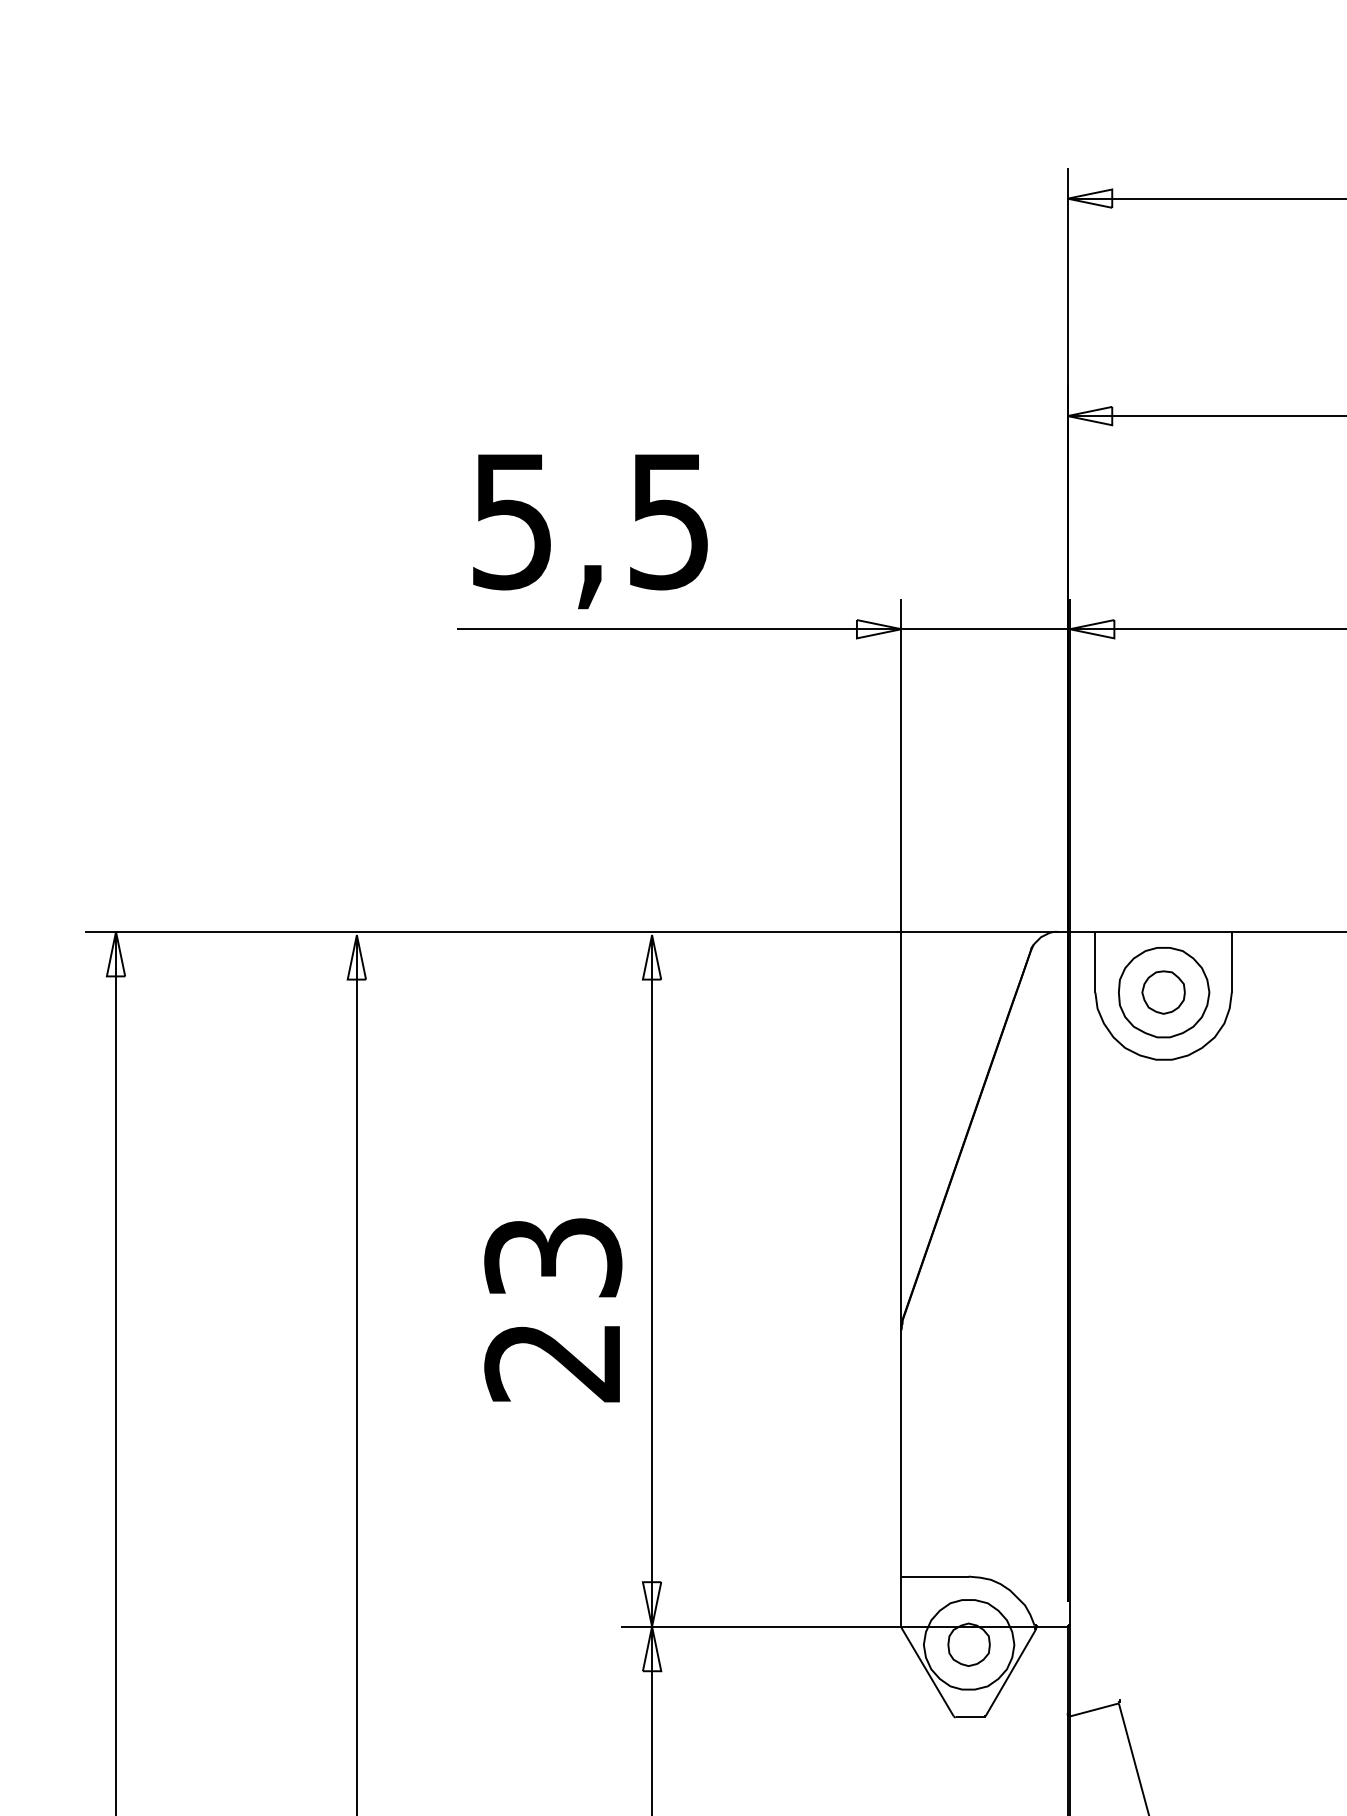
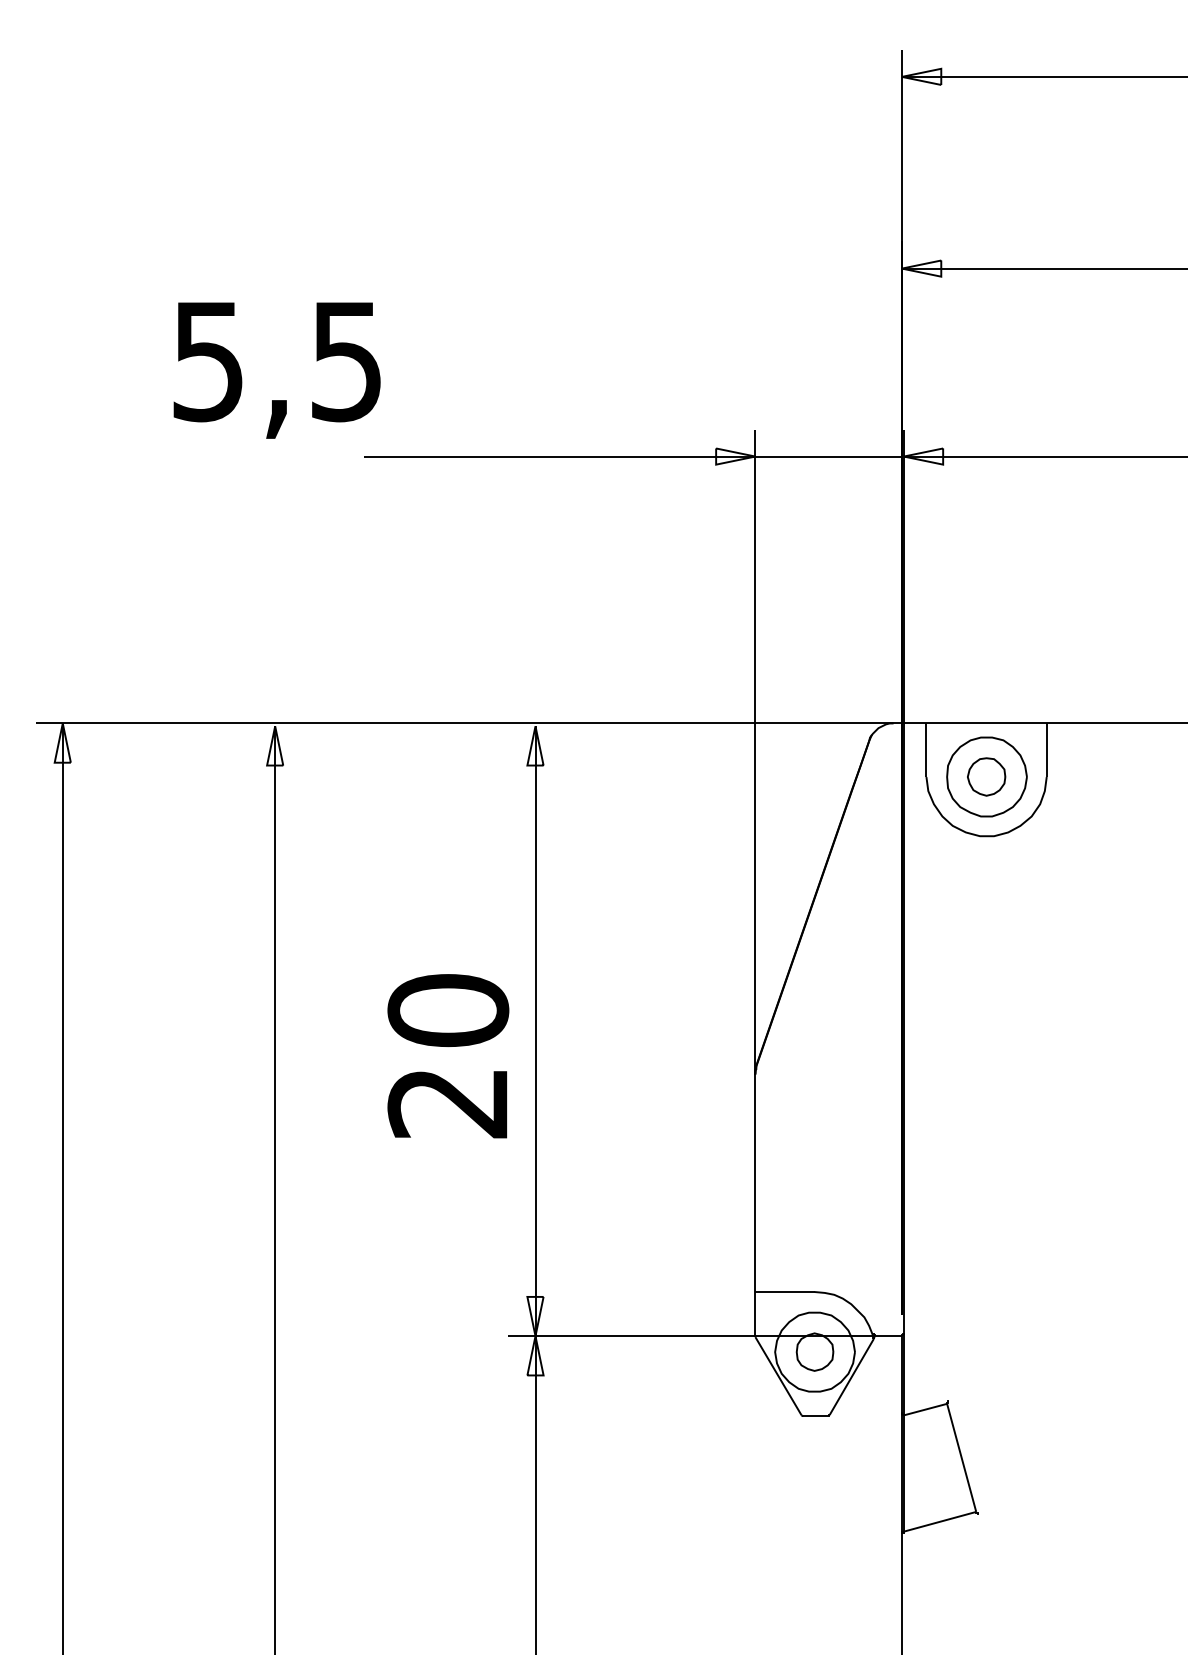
text: (589, 531) -> (276, 370), moved
text: (553, 1257) -> (448, 1010), 23 -> 20

